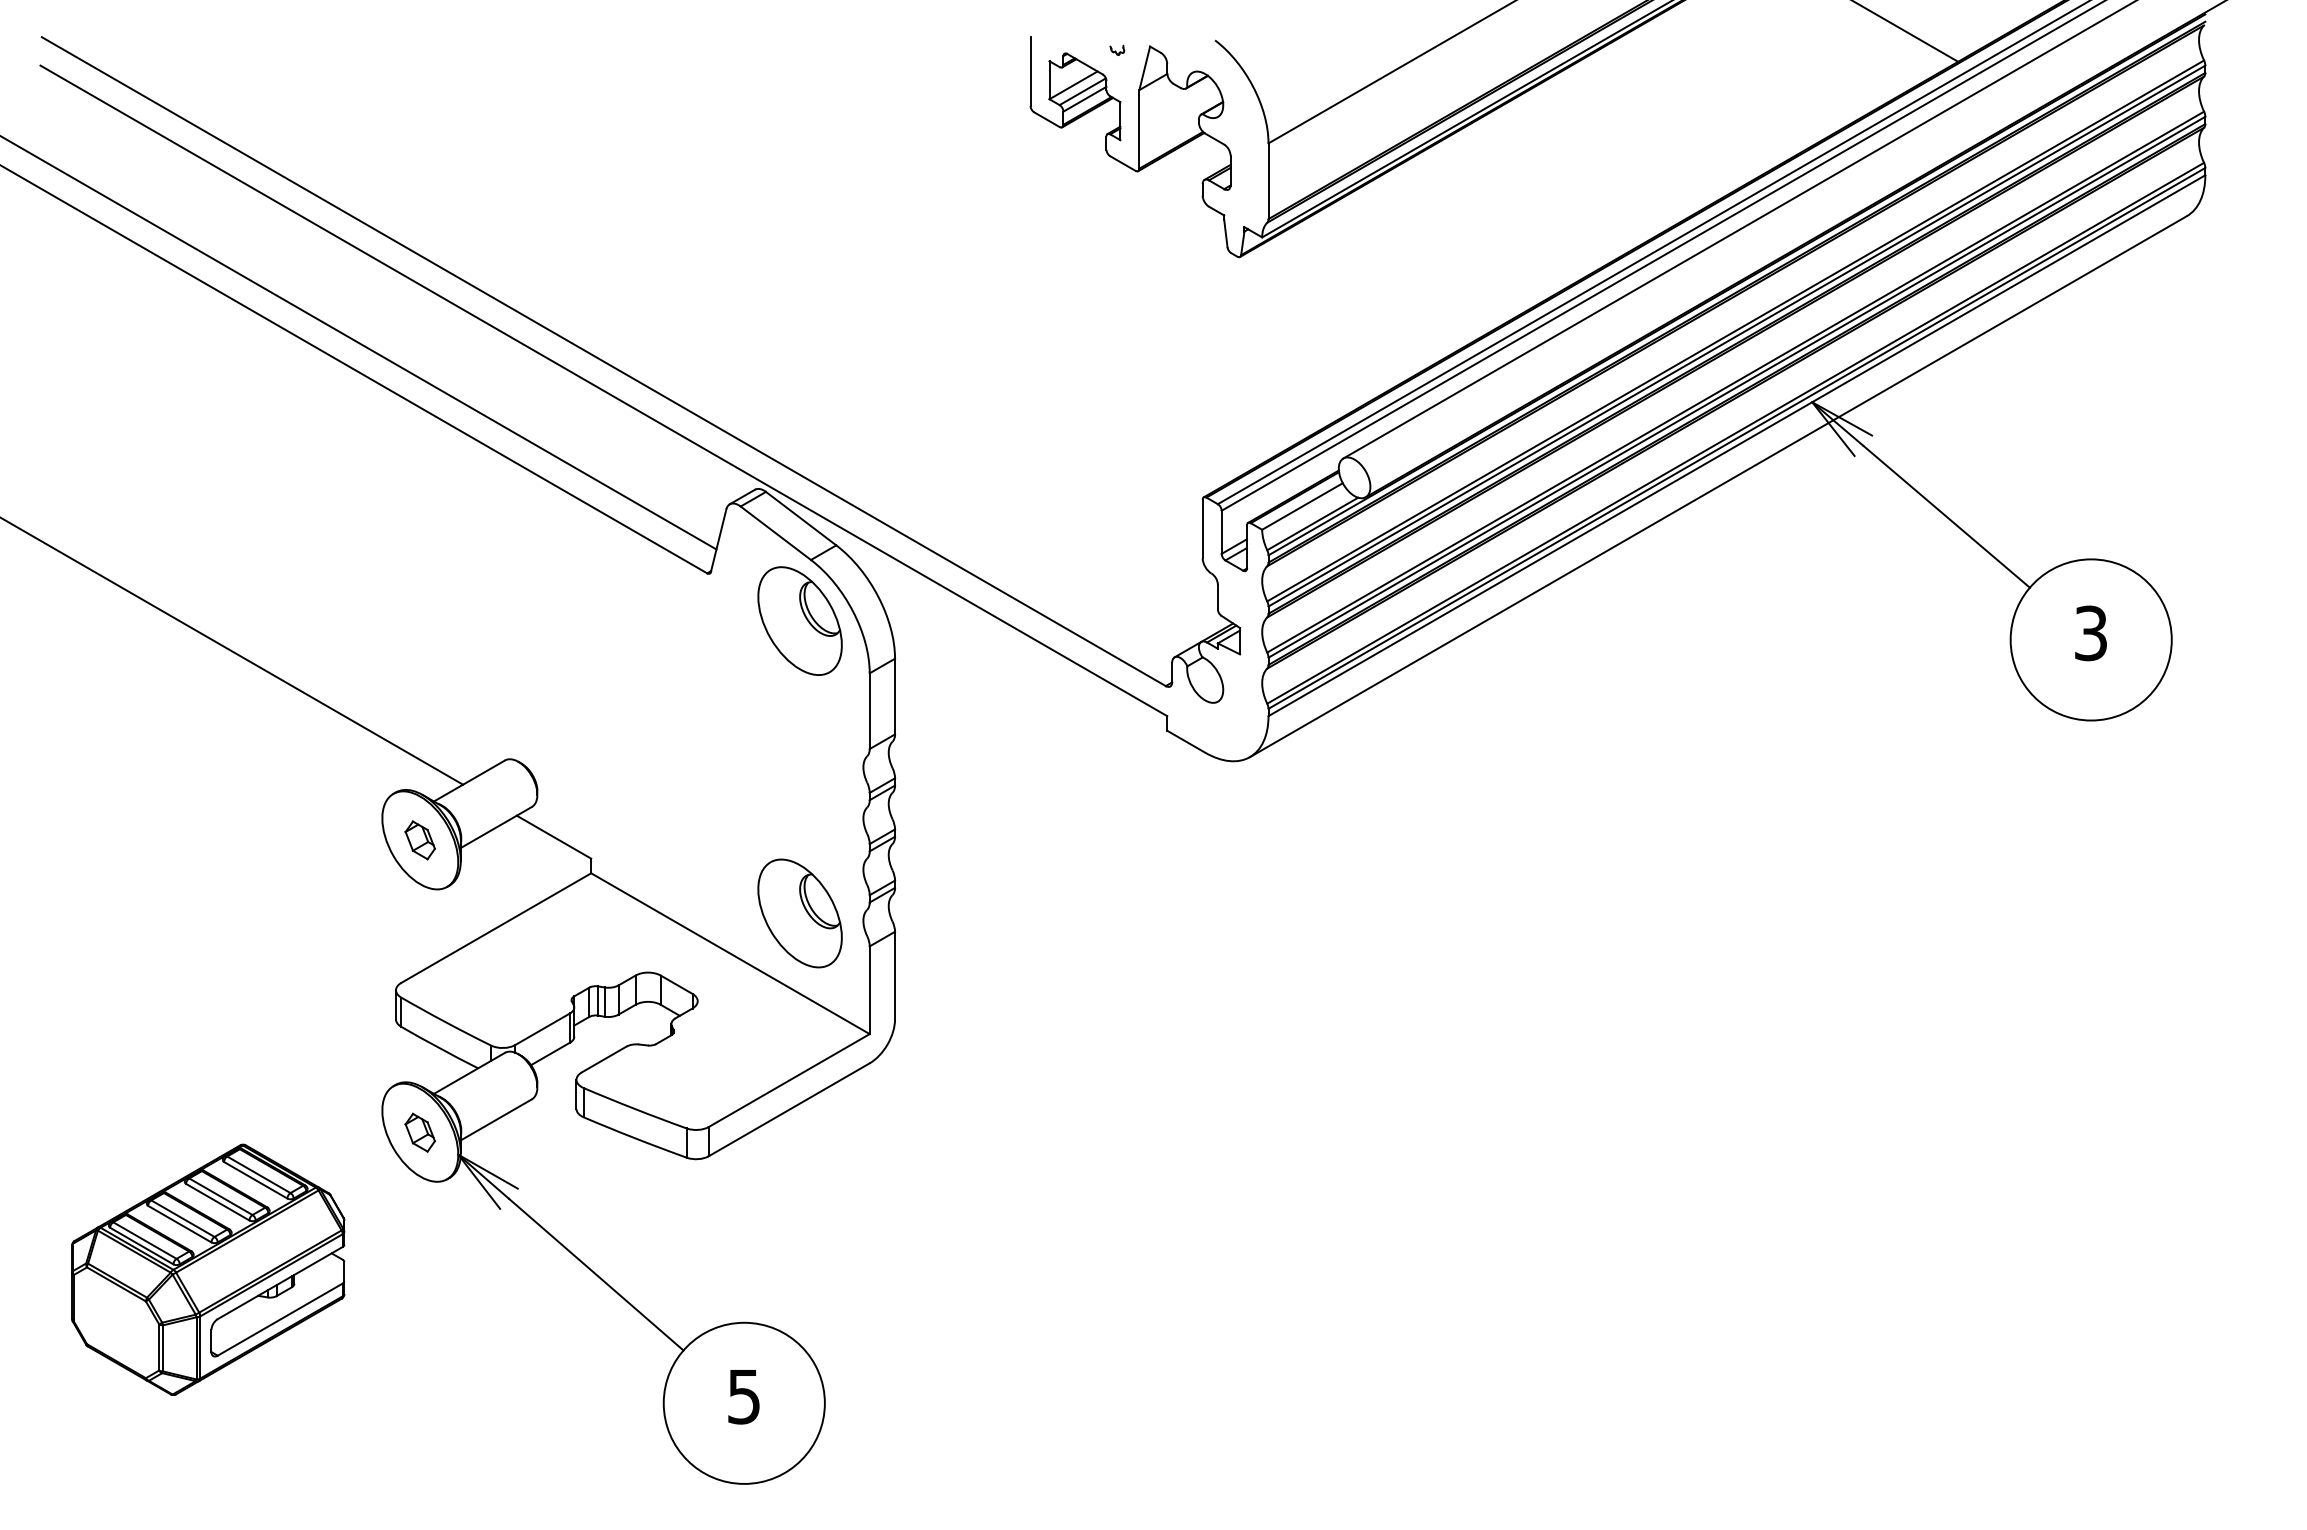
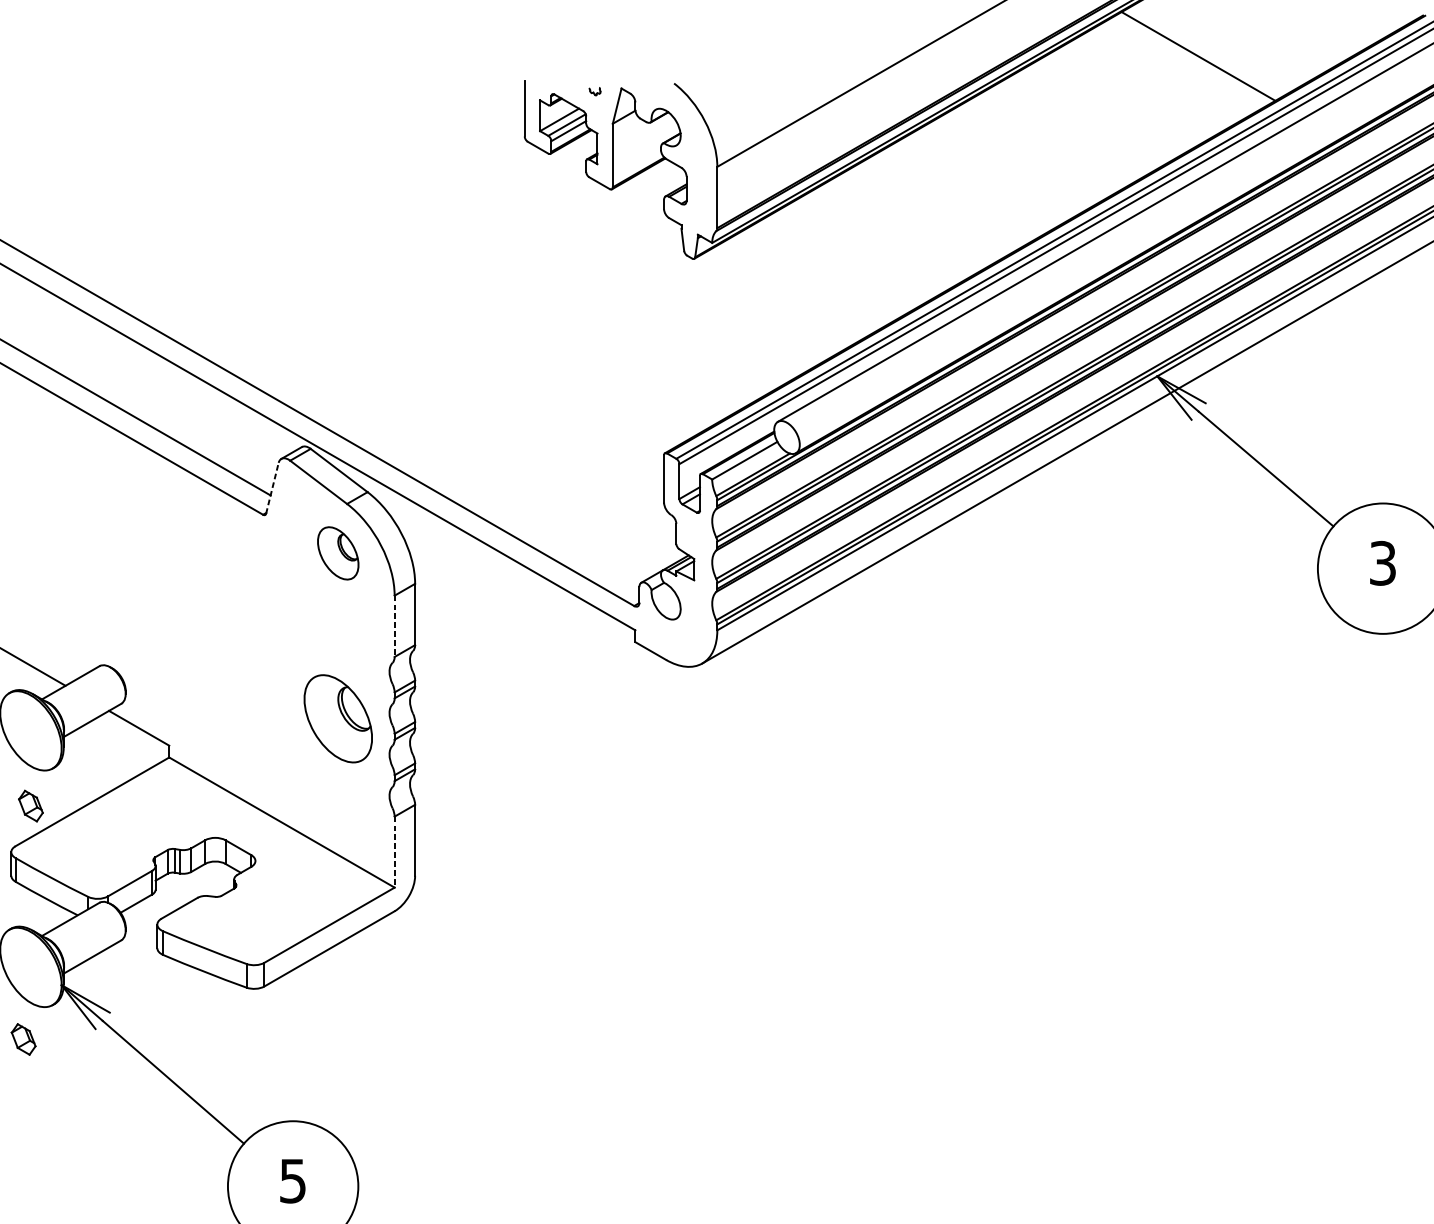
line: (718, 540) -> (272, 488), solid -> dashed
part: (799, 620) -> (337, 552), size x0.6
line: (869, 711) -> (394, 626), solid -> dashed
part: (419, 840) -> (30, 806), moved
part: (799, 913) -> (337, 718), moved
line: (869, 990) -> (394, 852), solid -> dashed
part: (419, 1132) -> (23, 1039), moved

